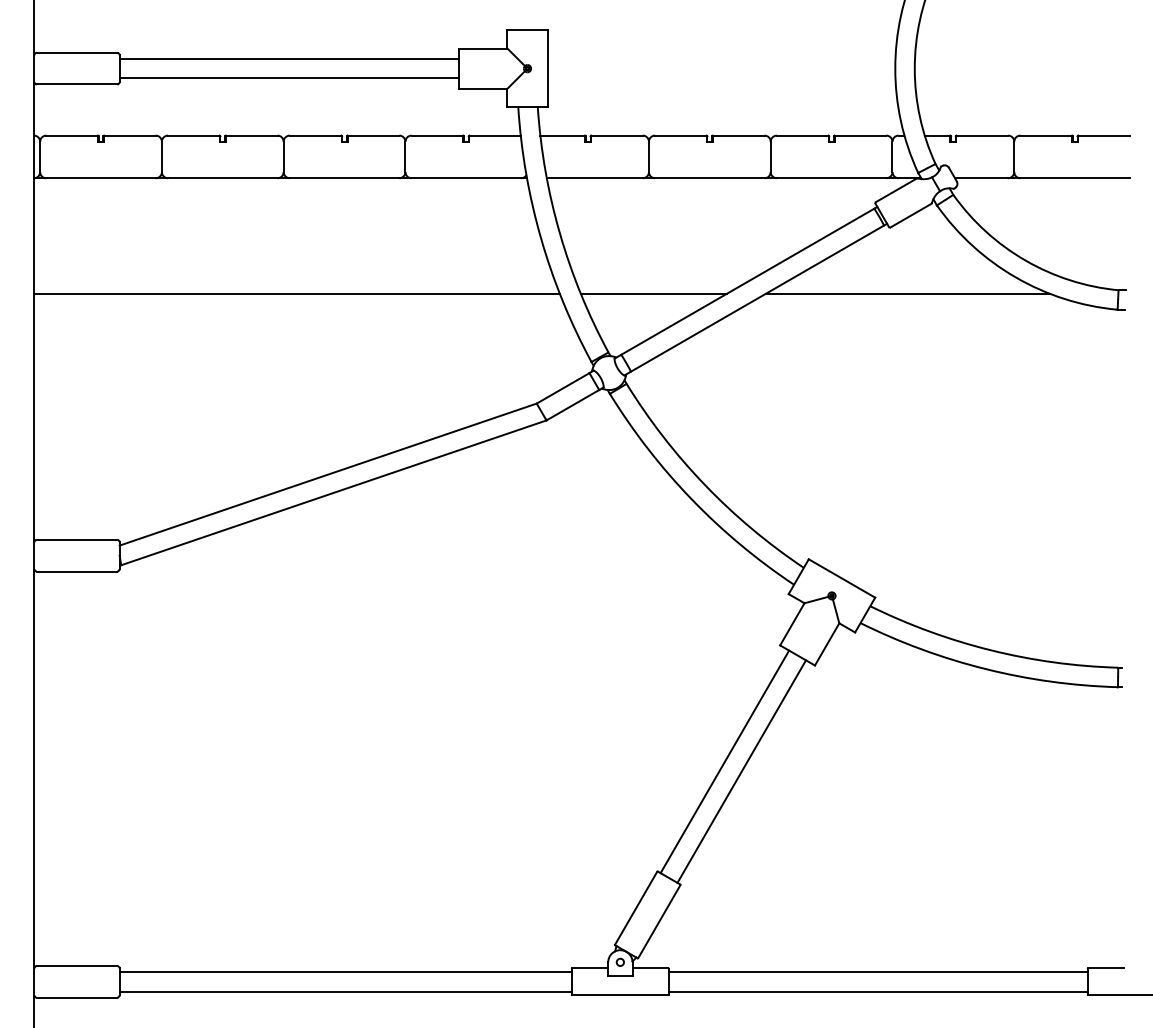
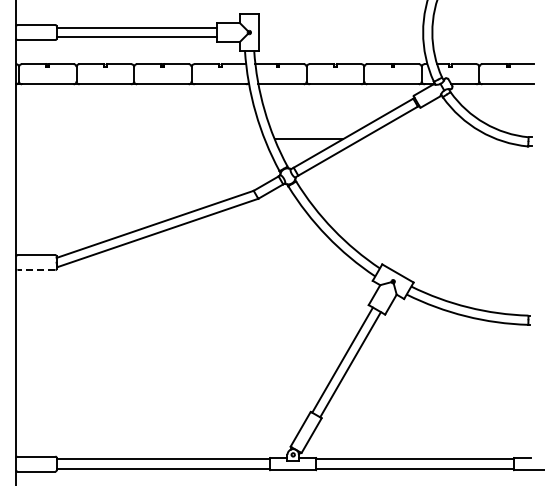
line: (297, 294) -> (140, 139), removed
line: (906, 294) -> (428, 139), removed
line: (77, 572) -> (36, 270), solid -> dashed

